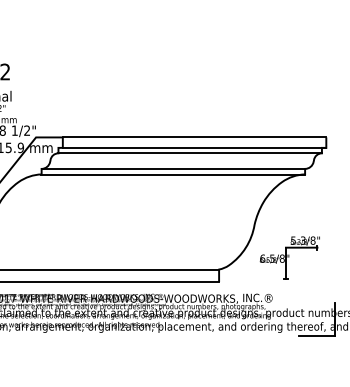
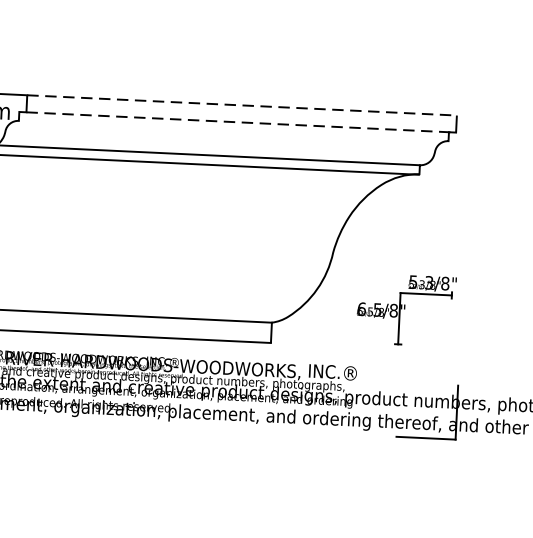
line: (194, 137) -> (241, 105), solid -> dashed
line: (194, 147) -> (241, 121), solid -> dashed
line: (189, 153) -> (232, 131), removed
part: (289, 257) -> (405, 309), moved

